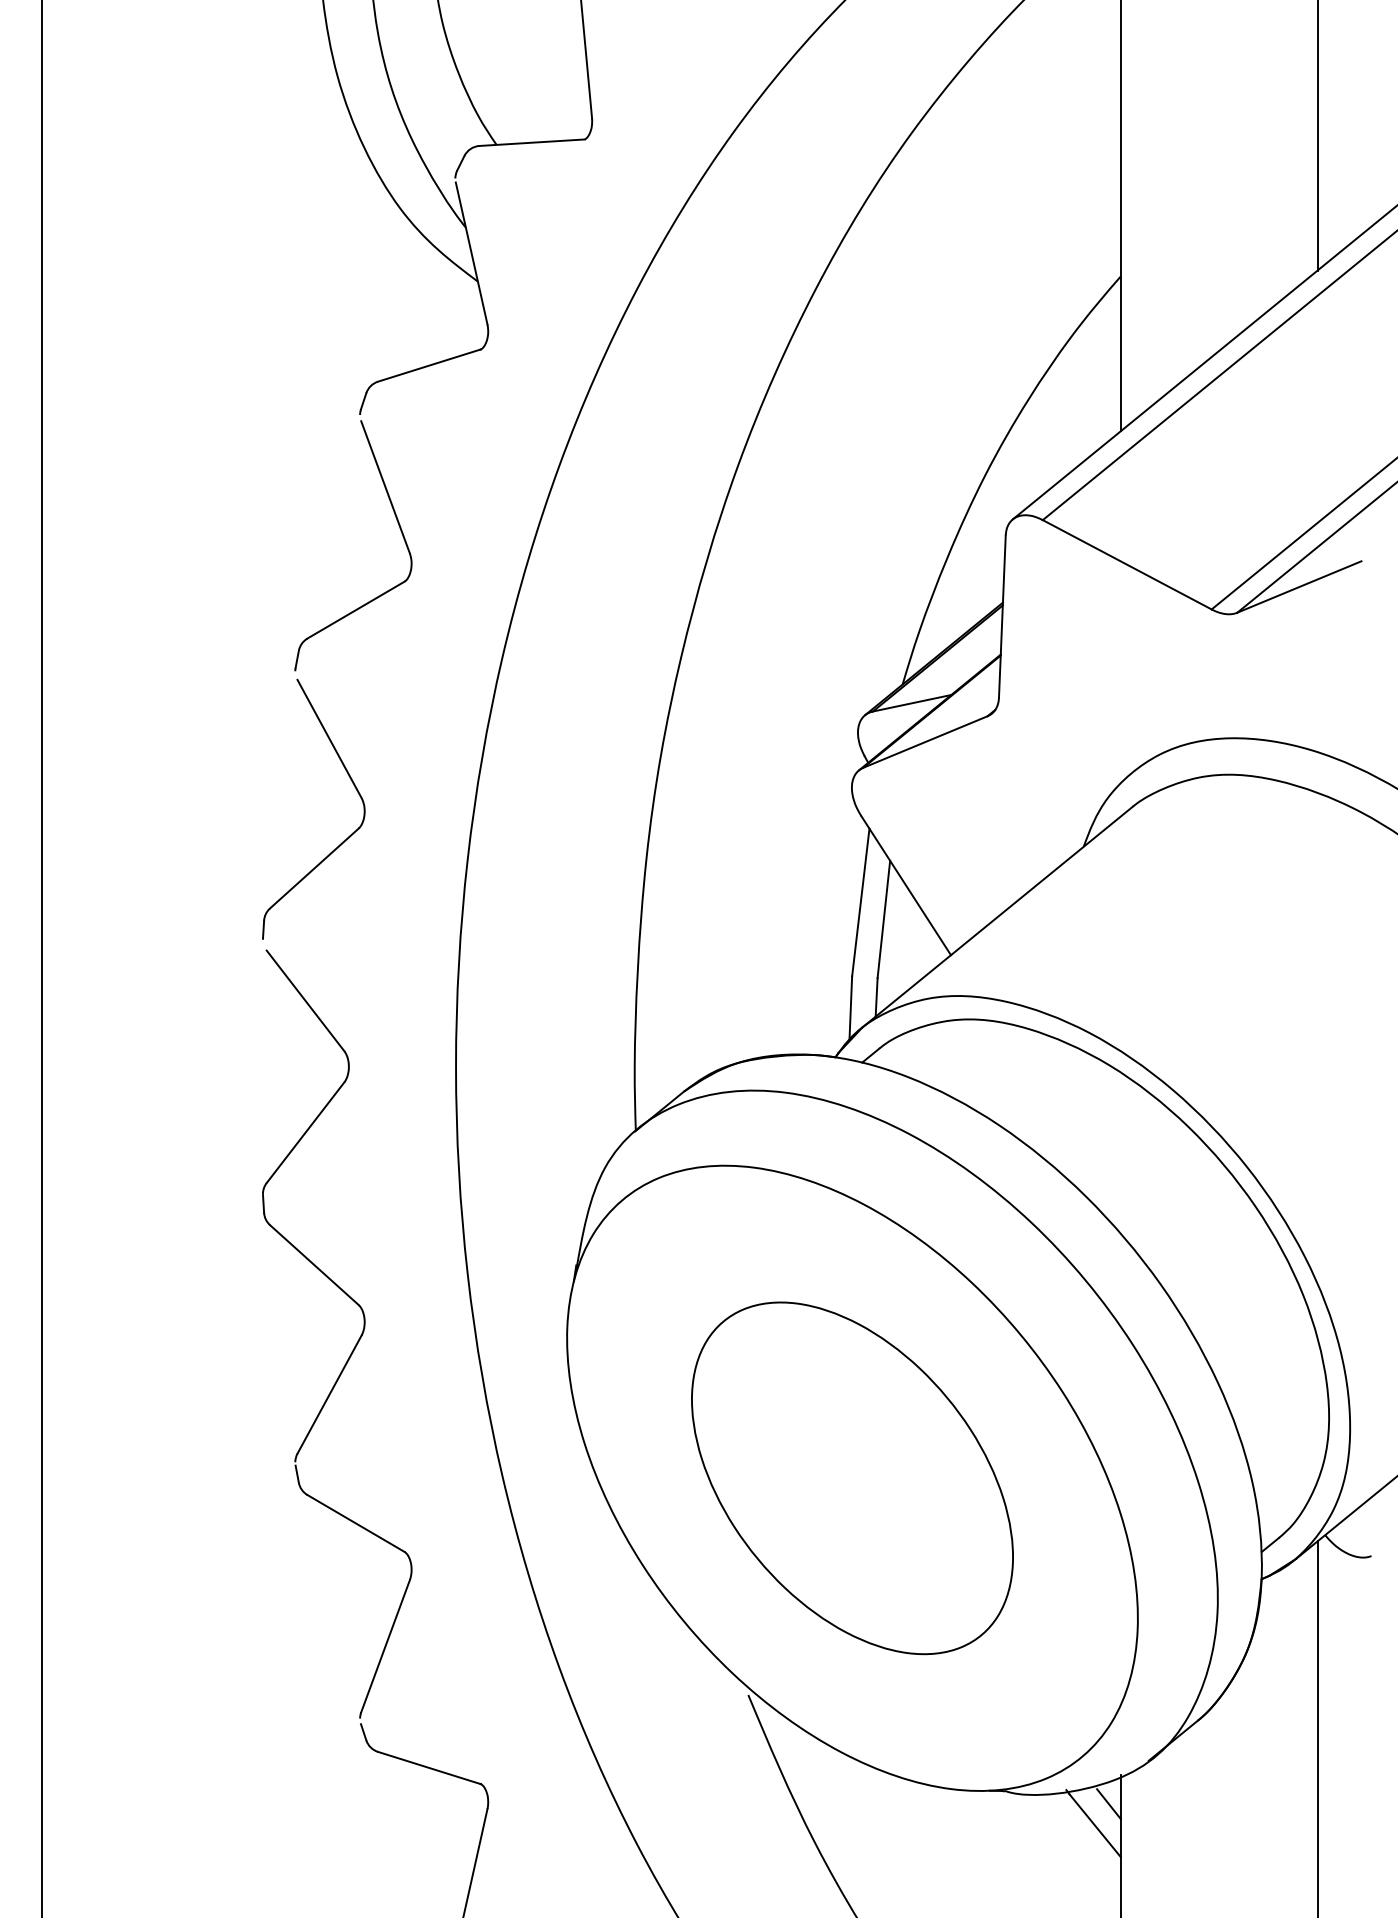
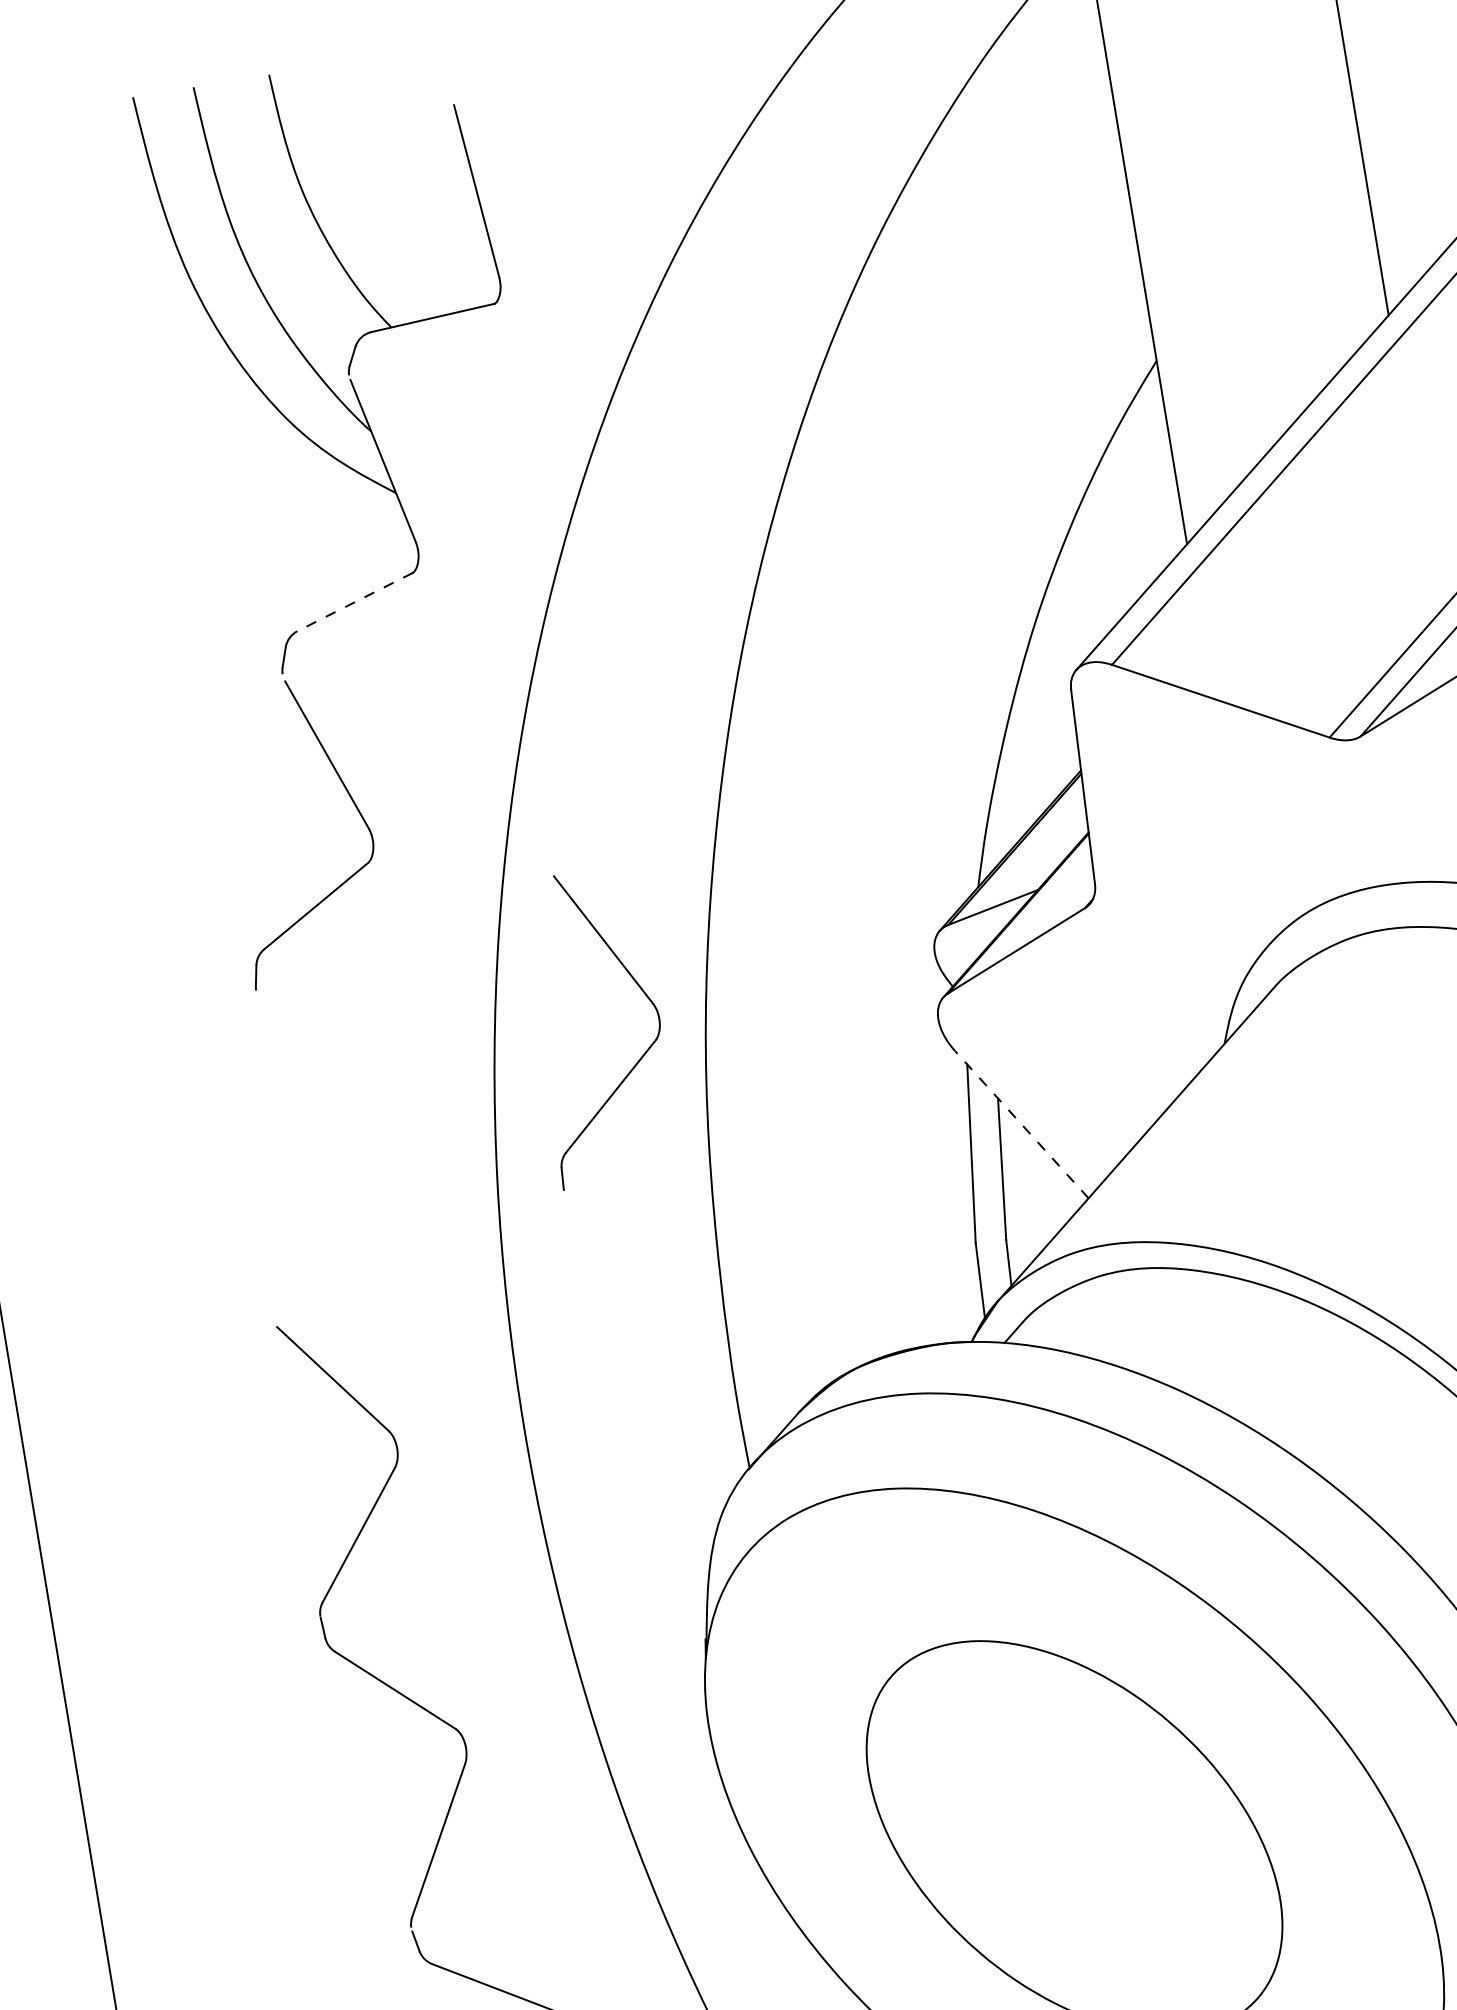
line: (429, 365) -> (355, 601), solid -> dashed
part: (342, 841) -> (638, 1058), moved
line: (906, 885) -> (1022, 1124), solid -> dashed

